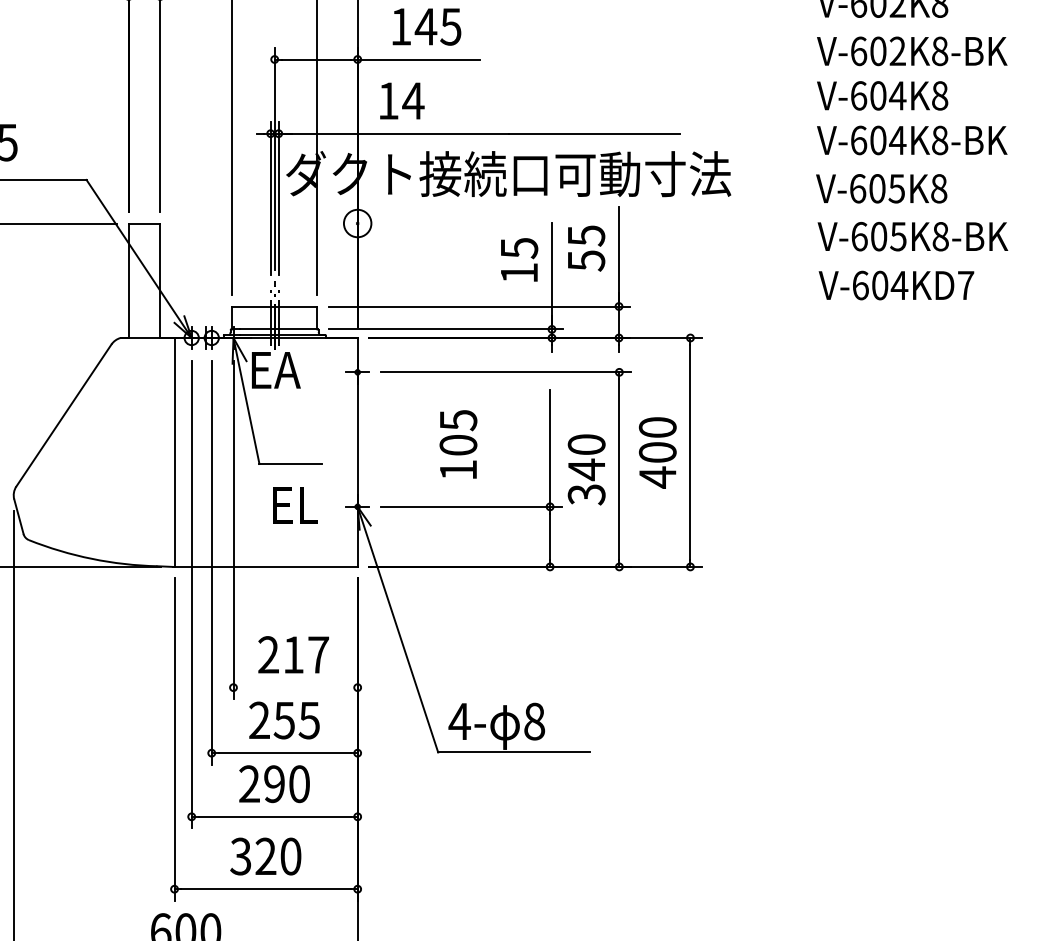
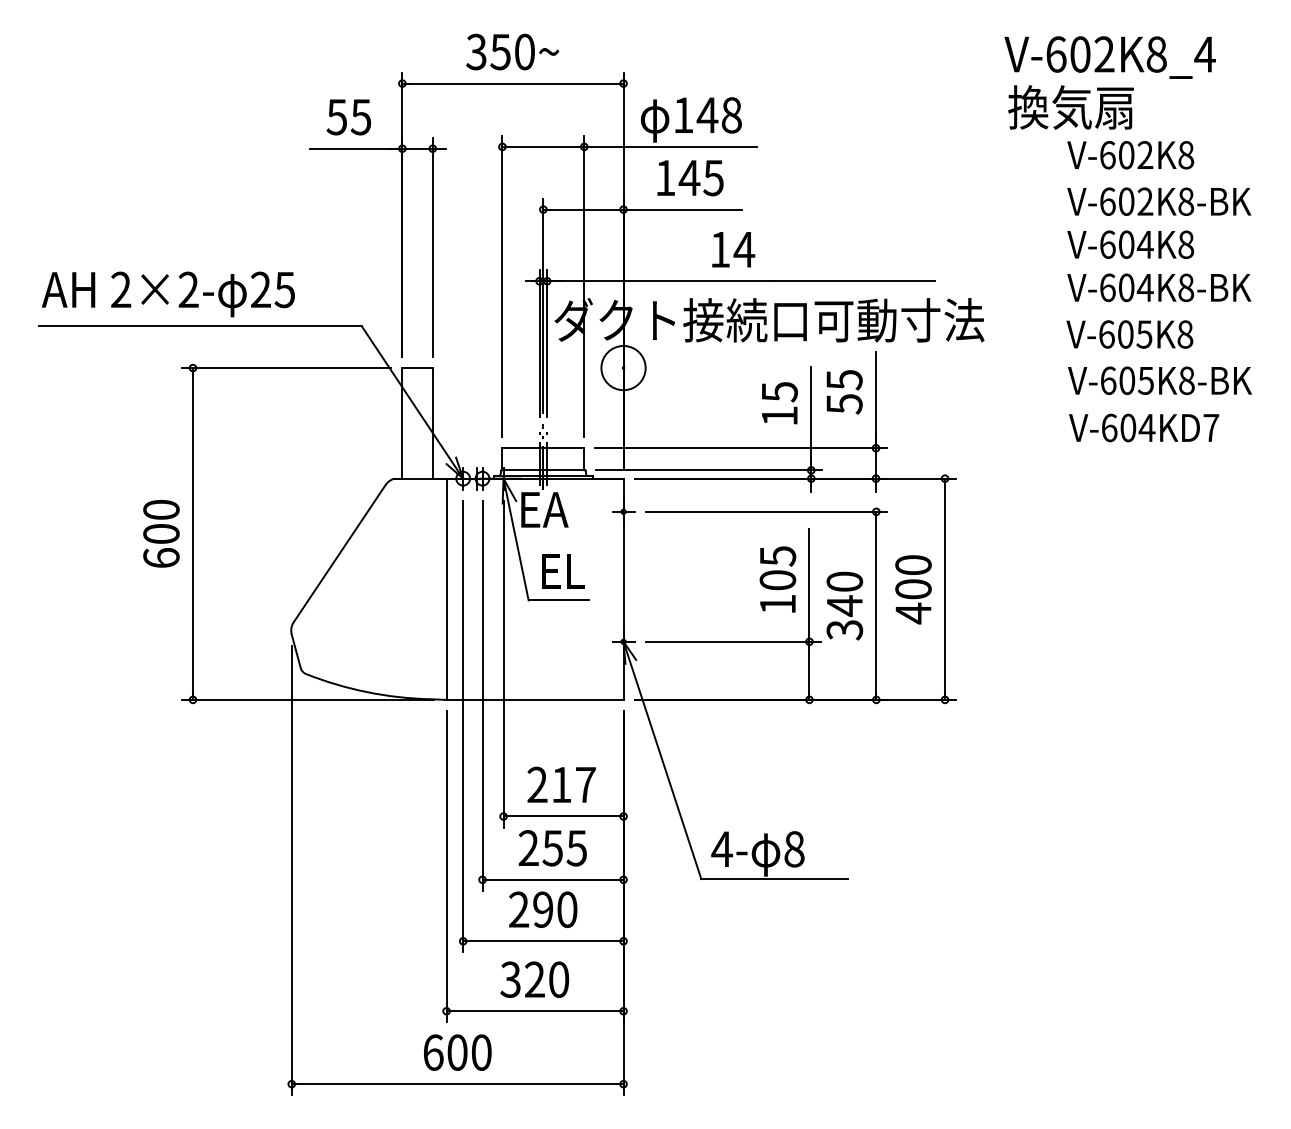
text: (402, 100) -> (733, 249), moved
circle: (357, 222) -> (623, 367), size x1.67
text: (458, 444) -> (777, 579), moved
text: (295, 505) -> (563, 571), moved
line: (295, 687) -> (563, 816), added

